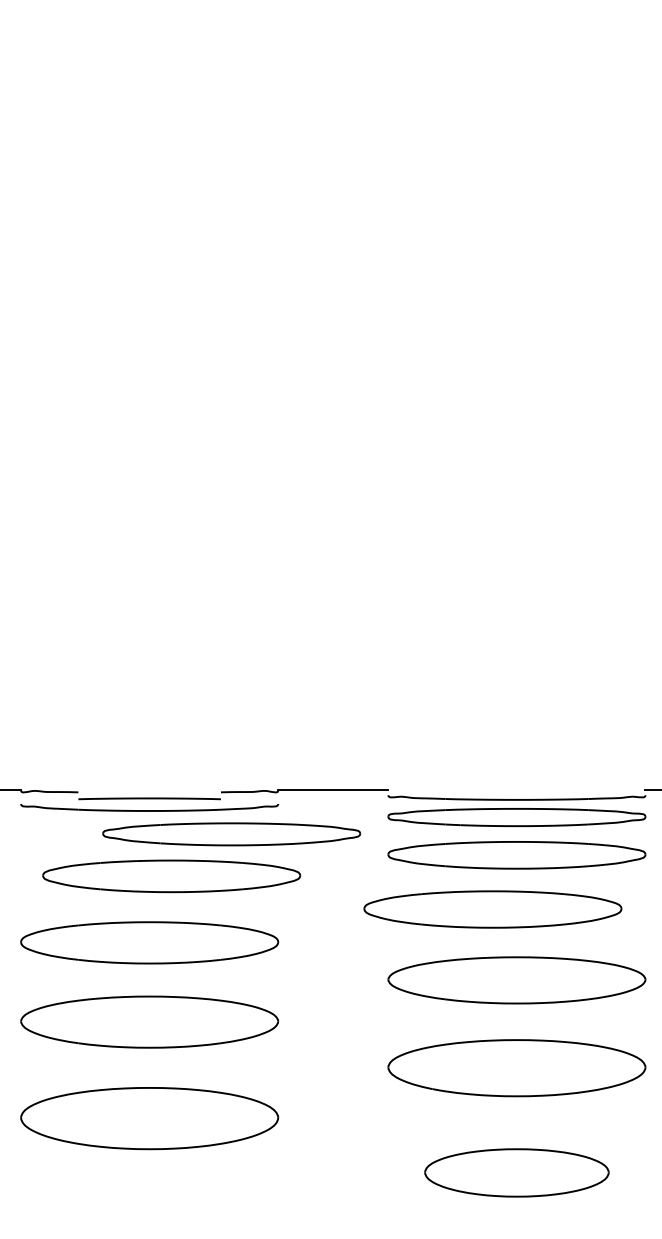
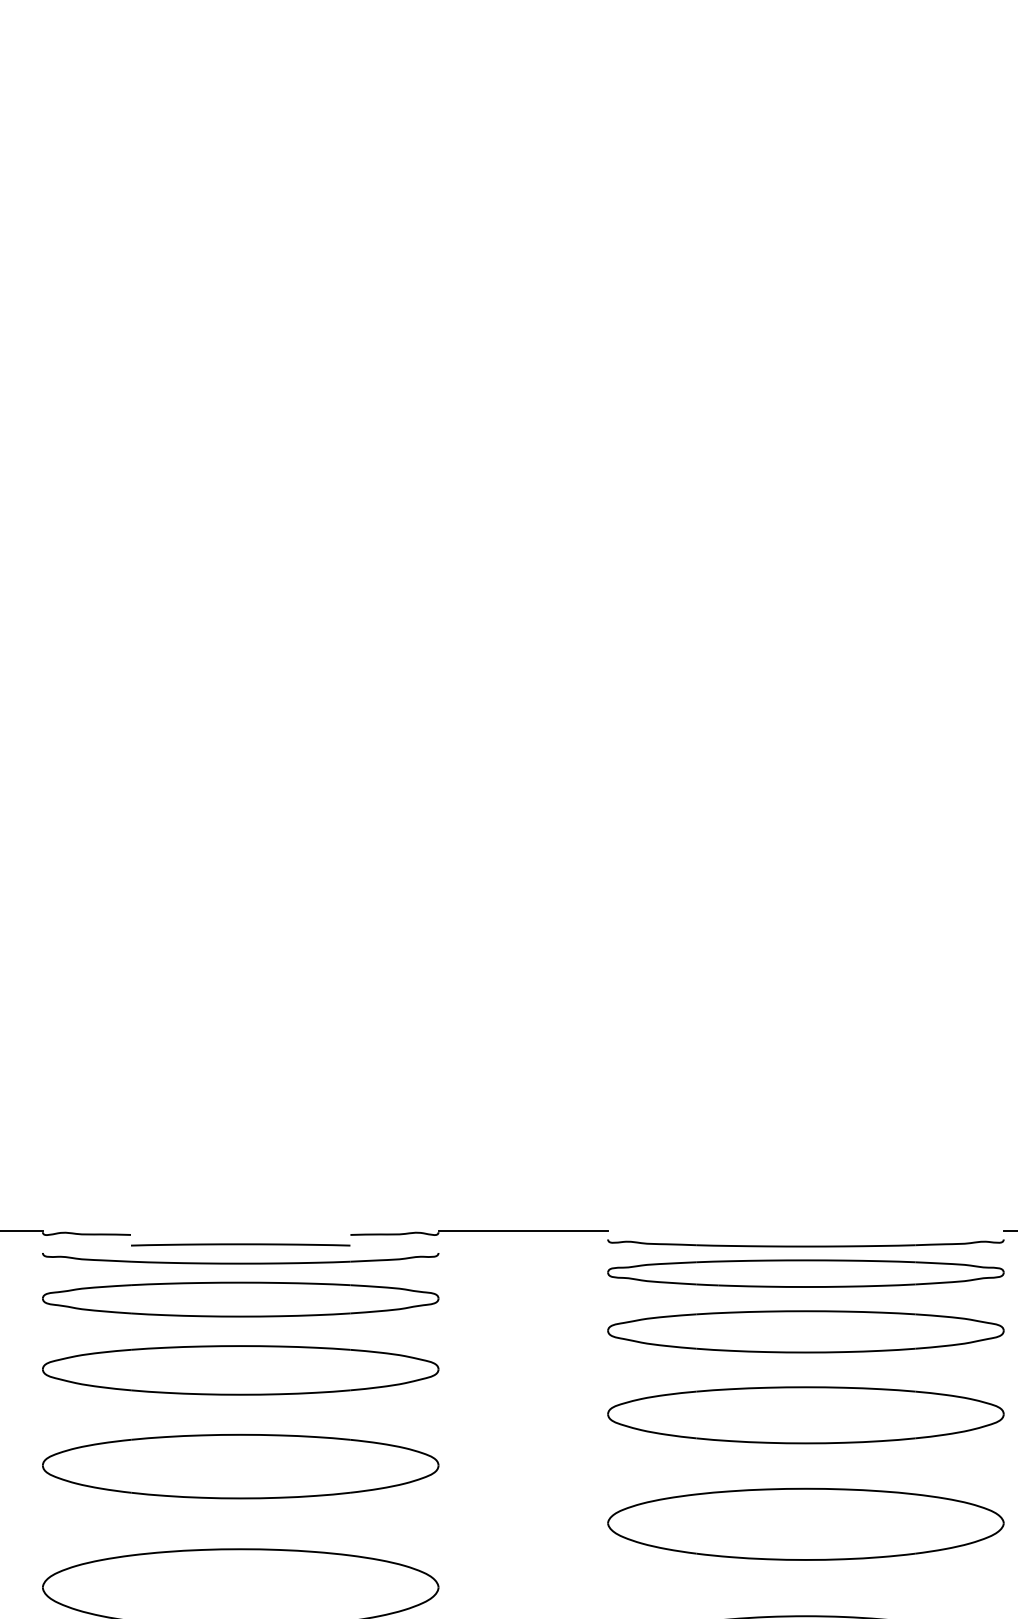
part: (231, 834) -> (240, 1299), moved
part: (171, 876) -> (240, 1370), moved
part: (492, 909) -> (805, 1415), moved

